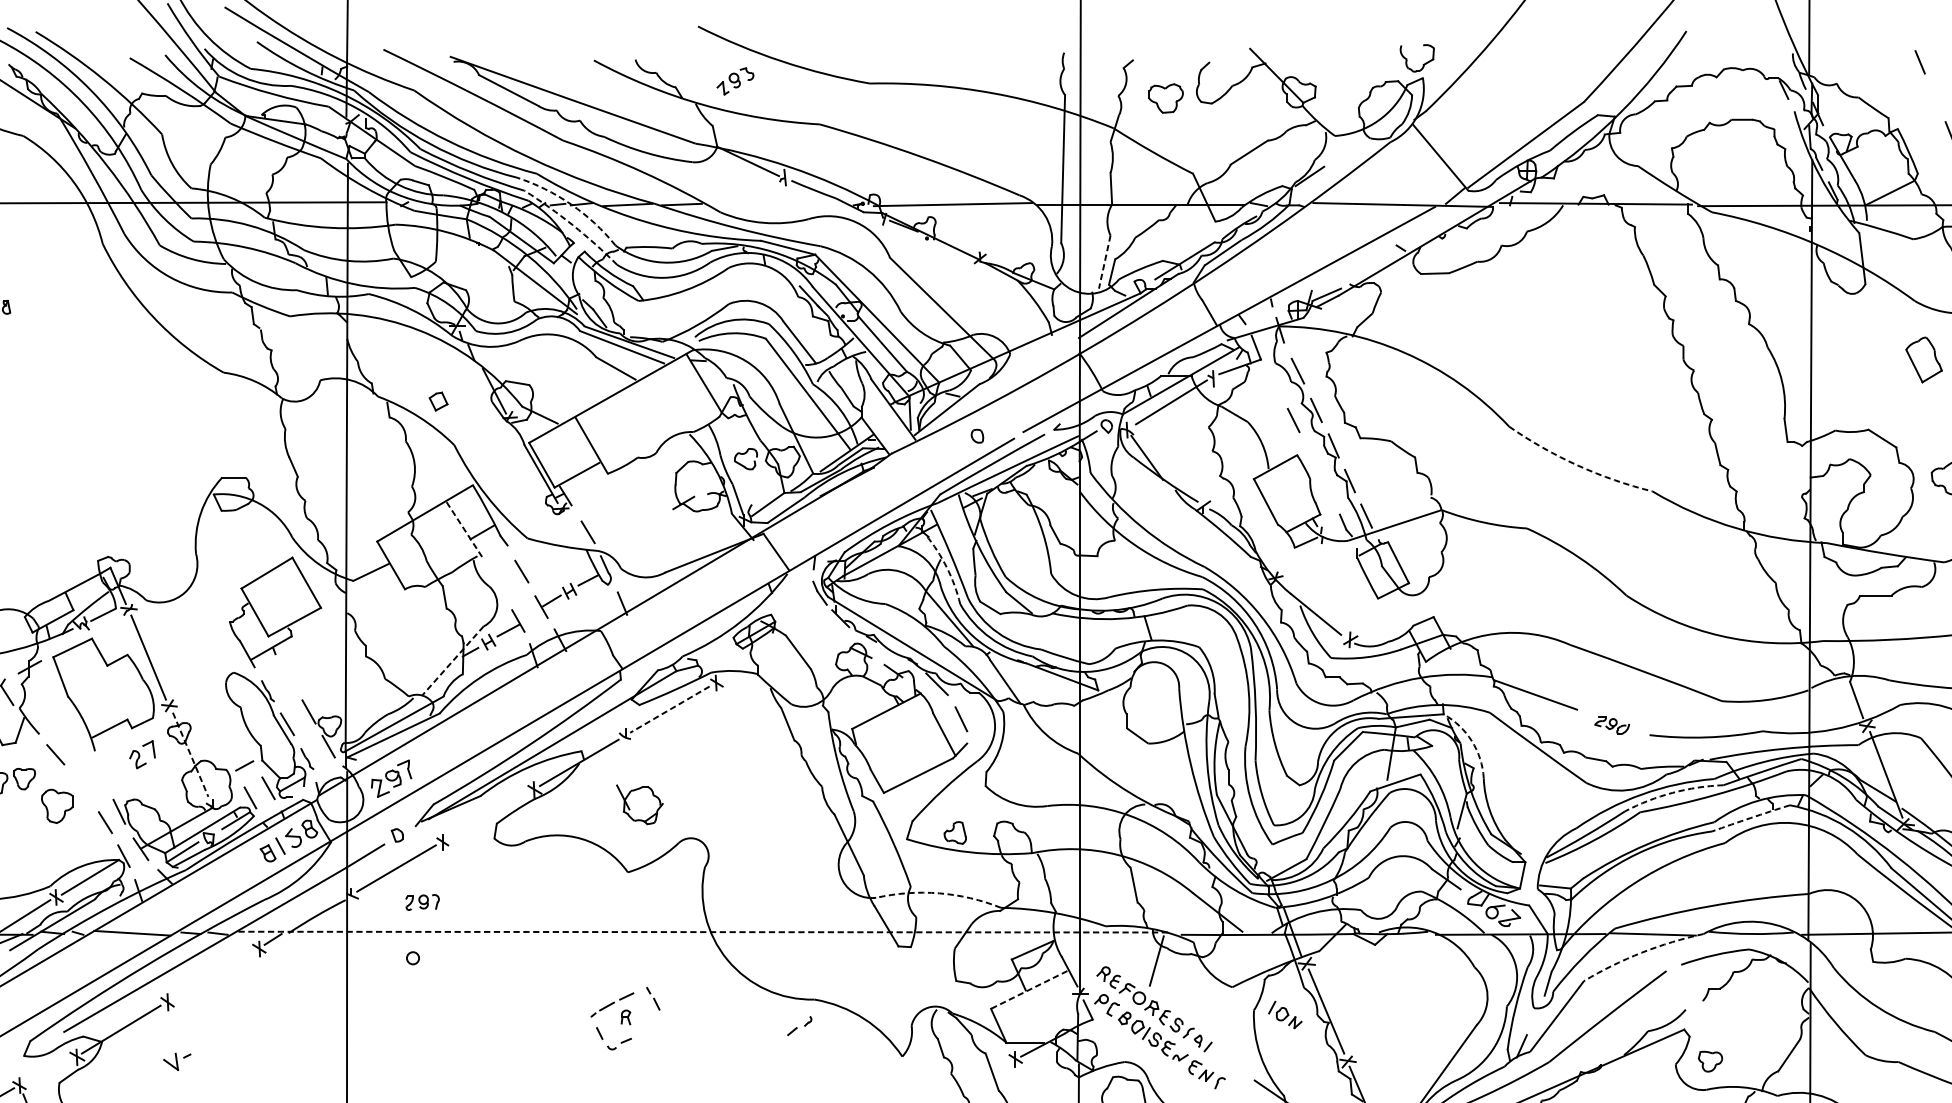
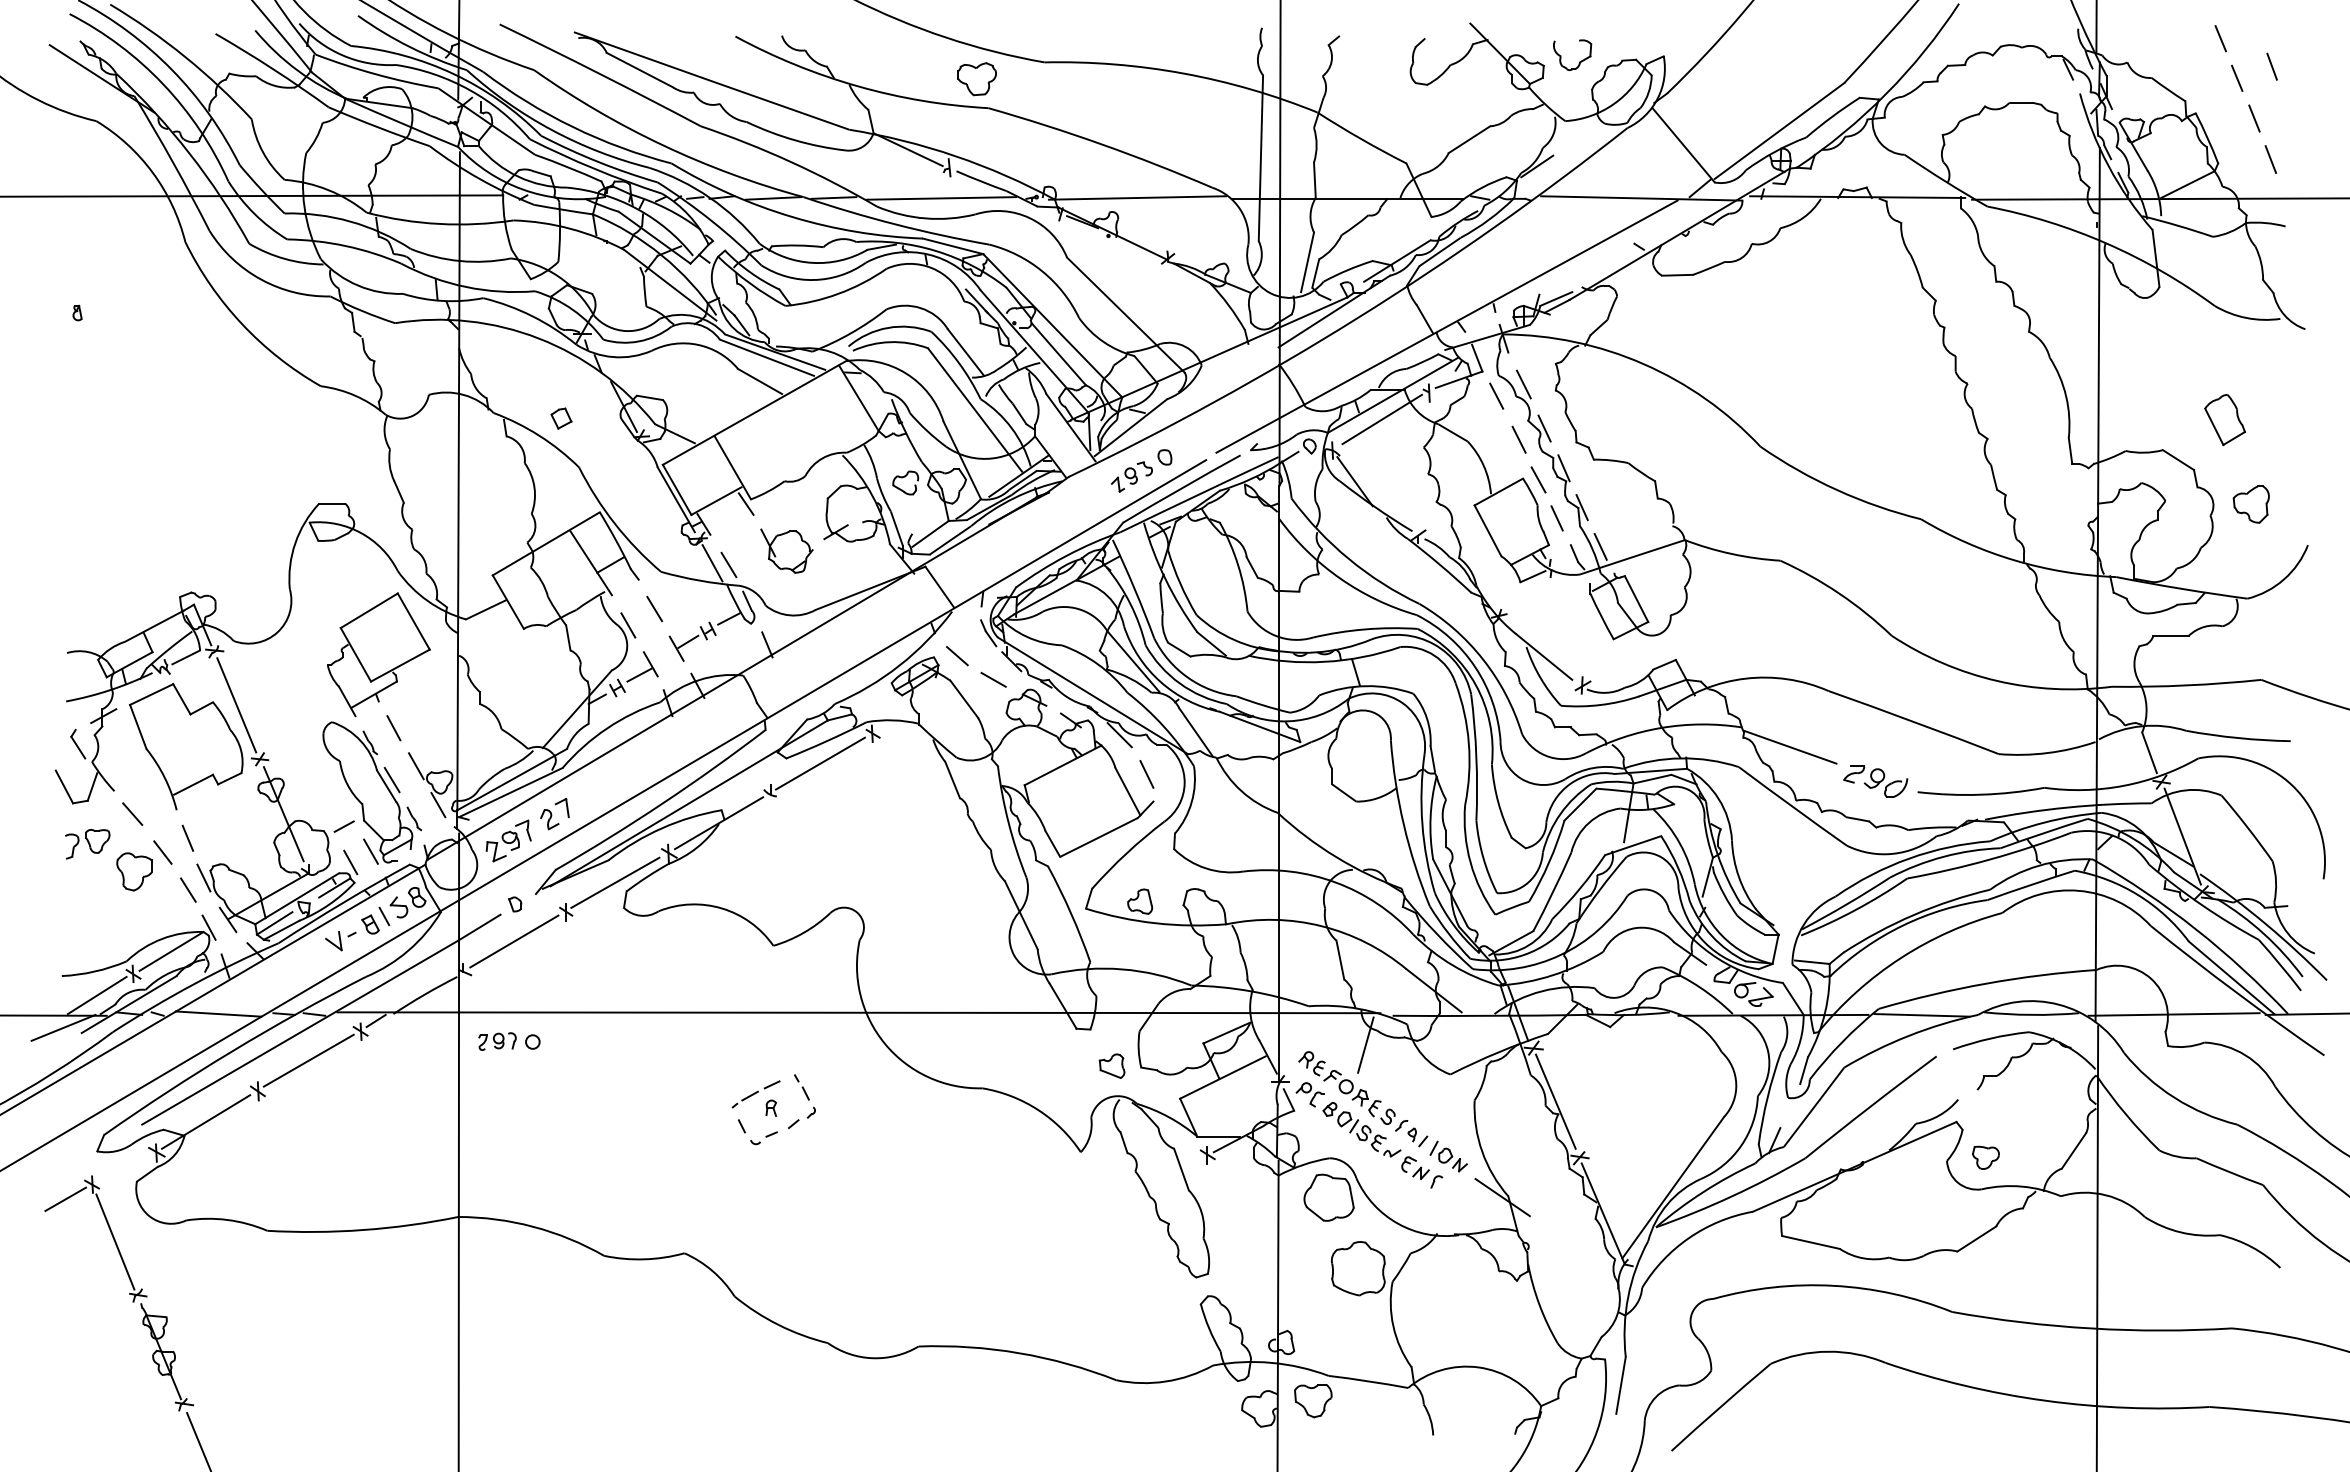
part: (1423, 63) -> (1579, 61), moved
part: (735, 80) -> (1131, 476), moved
line: (1935, 97) -> (2237, 77), added
part: (1165, 98) -> (976, 79), moved
arc: (570, 204) -> (709, 197), dashed -> solid
line: (777, 205) -> (941, 198), added
arc: (572, 225) -> (711, 221), dashed -> solid
line: (1104, 262) -> (1307, 262), dashed -> solid
part: (1924, 360) -> (2225, 420), moved
line: (1273, 380) -> (1496, 395), added
line: (1310, 455) -> (1538, 479), added
arc: (1577, 465) -> (1837, 490), dashed -> solid
line: (602, 477) -> (745, 503), added
line: (1327, 490) -> (1556, 518), added
line: (465, 530) -> (591, 563), dashed -> solid
line: (573, 530) -> (712, 563), added
arc: (946, 567) -> (1130, 604), dashed -> solid
line: (498, 586) -> (628, 625), added
line: (792, 614) -> (957, 656), added
line: (824, 634) -> (993, 679), added
line: (452, 661) -> (577, 709), dashed -> solid
line: (288, 678) -> (393, 728), added
line: (669, 709) -> (820, 763), dashed -> solid
part: (1611, 725) -> (1875, 781), size x1.67
arc: (1471, 740) -> (1718, 798), dashed -> solid
part: (142, 755) -> (554, 814), moved
line: (190, 755) -> (283, 814), dashed -> solid
line: (104, 775) -> (187, 837), added
line: (82, 789) -> (162, 852), added
arc: (1672, 792) -> (1943, 856), dashed -> solid
part: (639, 804) -> (786, 550), moved
line: (486, 815) -> (615, 882), added
arc: (1751, 817) -> (2031, 884), dashed -> solid
arc: (939, 893) -> (1122, 969), dashed -> solid
part: (422, 902) -> (497, 1041), moved
line: (703, 931) -> (858, 1012), dashed -> solid
arc: (1642, 952) -> (1909, 1035), dashed -> solid
line: (212, 974) -> (308, 1060), added
part: (929, 979) -> (1111, 1065), added
line: (1028, 989) -> (1222, 1077), dashed -> solid
part: (1285, 1014) -> (1448, 1156), moved
part: (799, 1025) -> (801, 1117), moved
part: (177, 1062) -> (340, 941), moved

